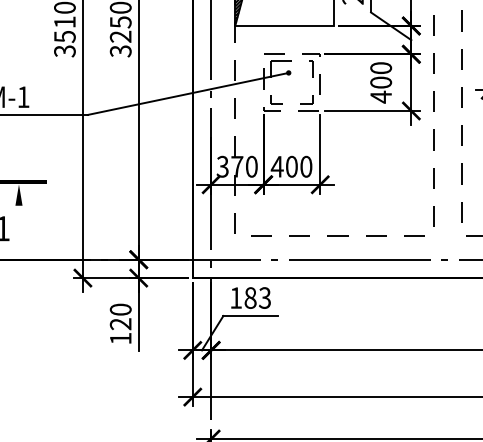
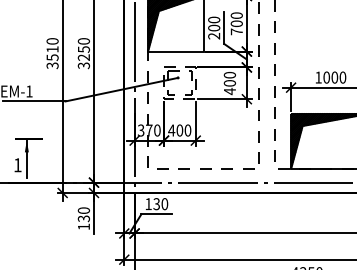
line: (18, 218) -> (26, 159), added
text: (257, 298) -> (160, 204), 183 -> 130
text: (119, 323) -> (83, 218), 120 -> 130

